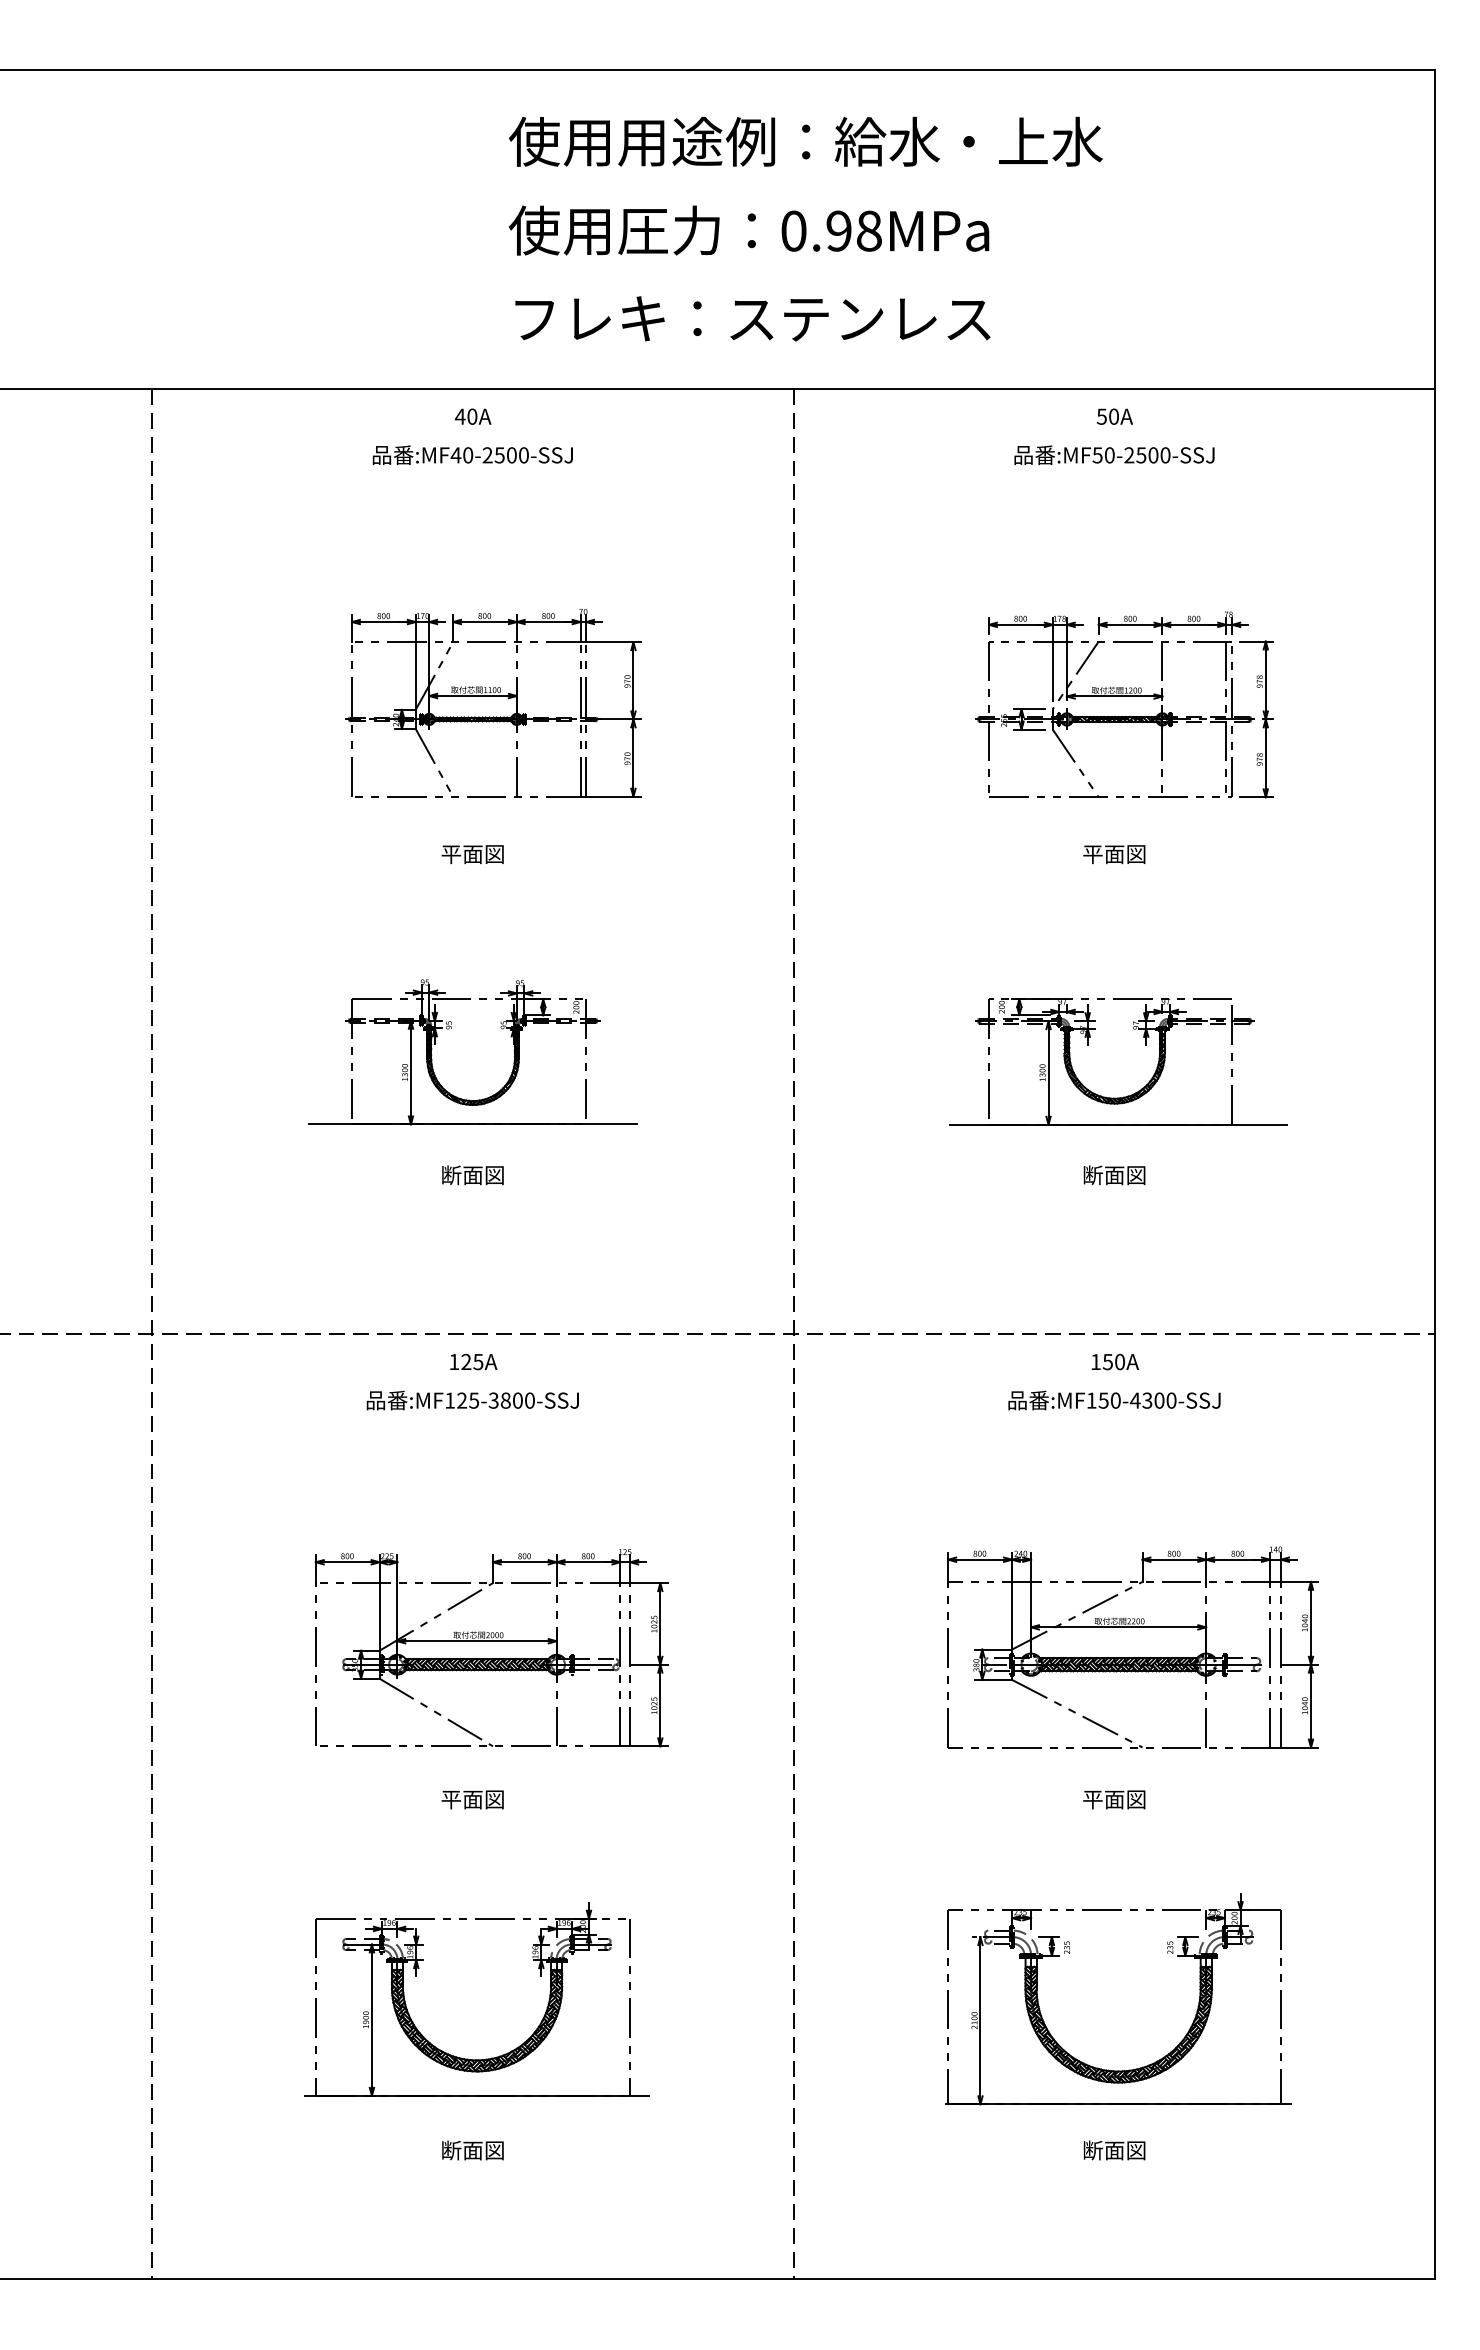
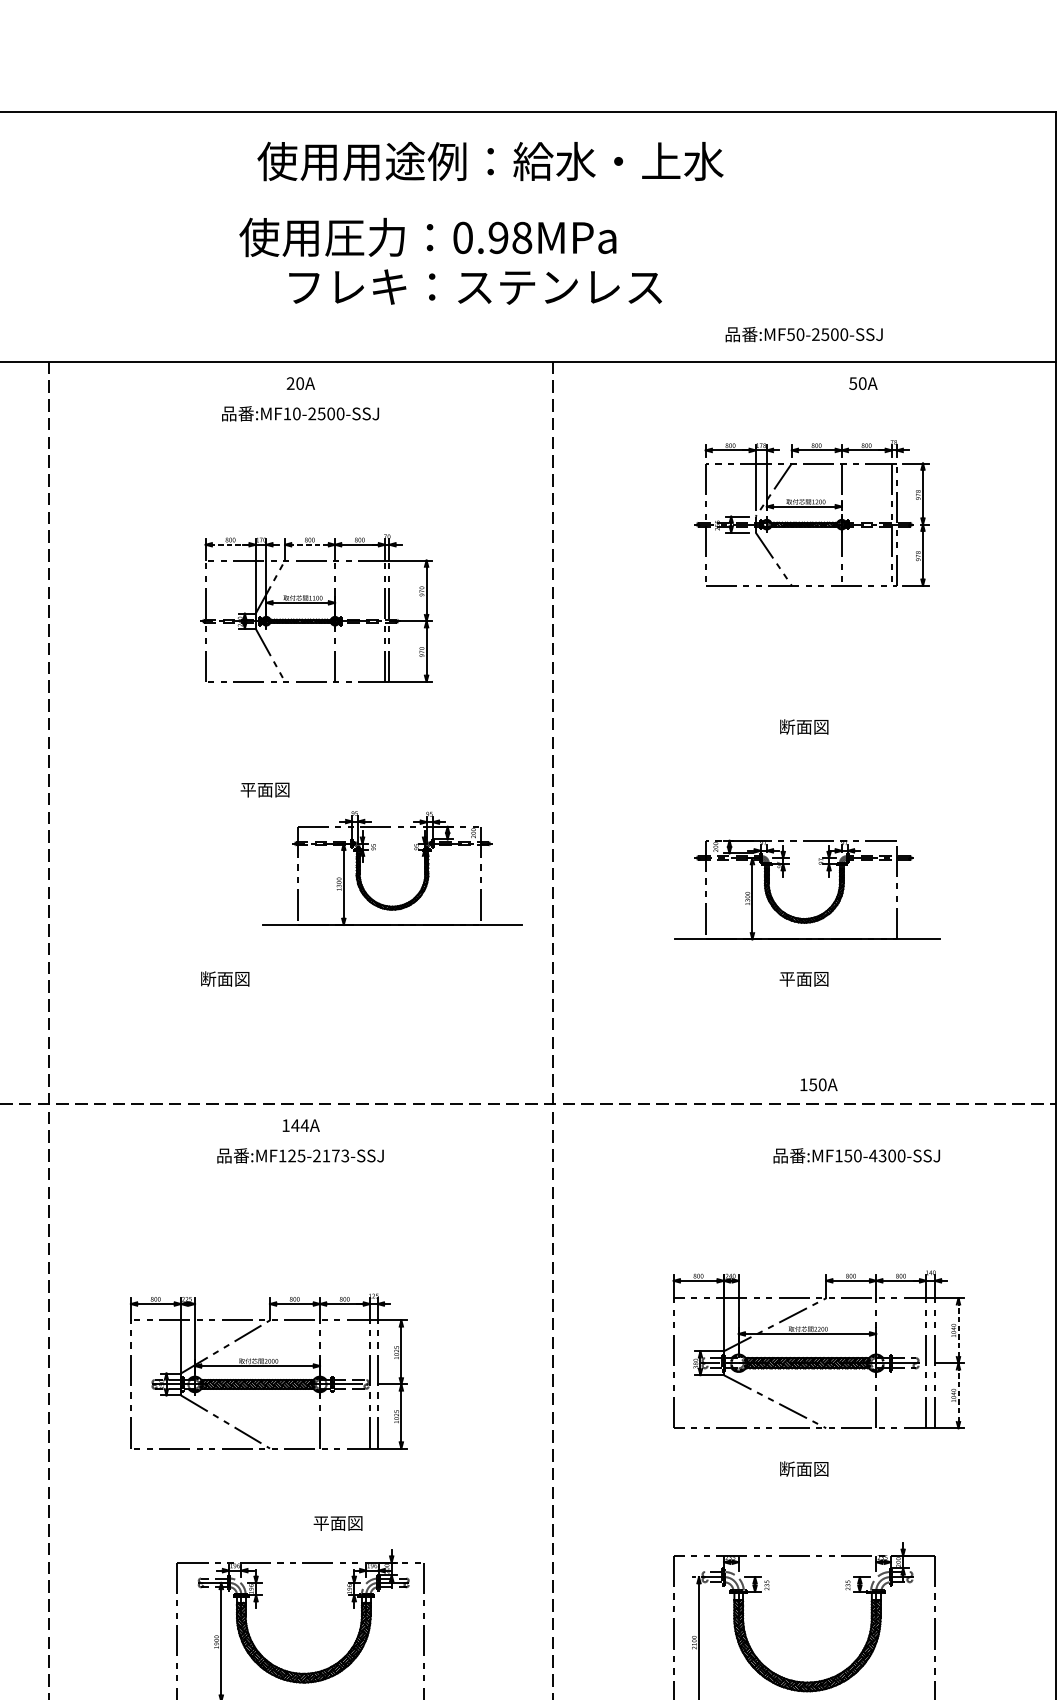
text: (805, 141) -> (490, 161), moved
text: (749, 230) -> (428, 237), moved
text: (752, 318) -> (475, 286), moved
text: (459, 416) -> (290, 383), 40A -> 20A
text: (1114, 416) -> (863, 383), moved
text: (1114, 454) -> (804, 333), moved
text: (455, 455) -> (286, 414), :MF40-2500-SSJ -> :MF10-2500-SSJ
line: (383, 622) -> (230, 545), solid -> dashed
line: (484, 622) -> (309, 545), solid -> dashed
part: (1124, 696) -> (812, 506), moved
text: (472, 854) -> (264, 790), moved
text: (1093, 854) -> (787, 727), 平面図 -> 断面図
part: (451, 1028) -> (375, 849), moved
text: (472, 1175) -> (224, 979), moved
text: (1093, 1175) -> (787, 979), 断面図 -> 平面図
text: (471, 1361) -> (299, 1125), 125A -> 144A
text: (1115, 1361) -> (819, 1084), moved
text: (511, 1400) -> (330, 1155), :MF125-3800-SSJ -> :MF125-2173-SSJ
text: (1114, 1400) -> (856, 1155), moved
line: (1311, 1622) -> (958, 1330), solid -> dashed
part: (491, 1648) -> (268, 1371), moved
line: (1311, 1705) -> (958, 1395), solid -> dashed
text: (472, 1799) -> (337, 1523), moved
text: (1093, 1799) -> (787, 1469), 平面図 -> 断面図

